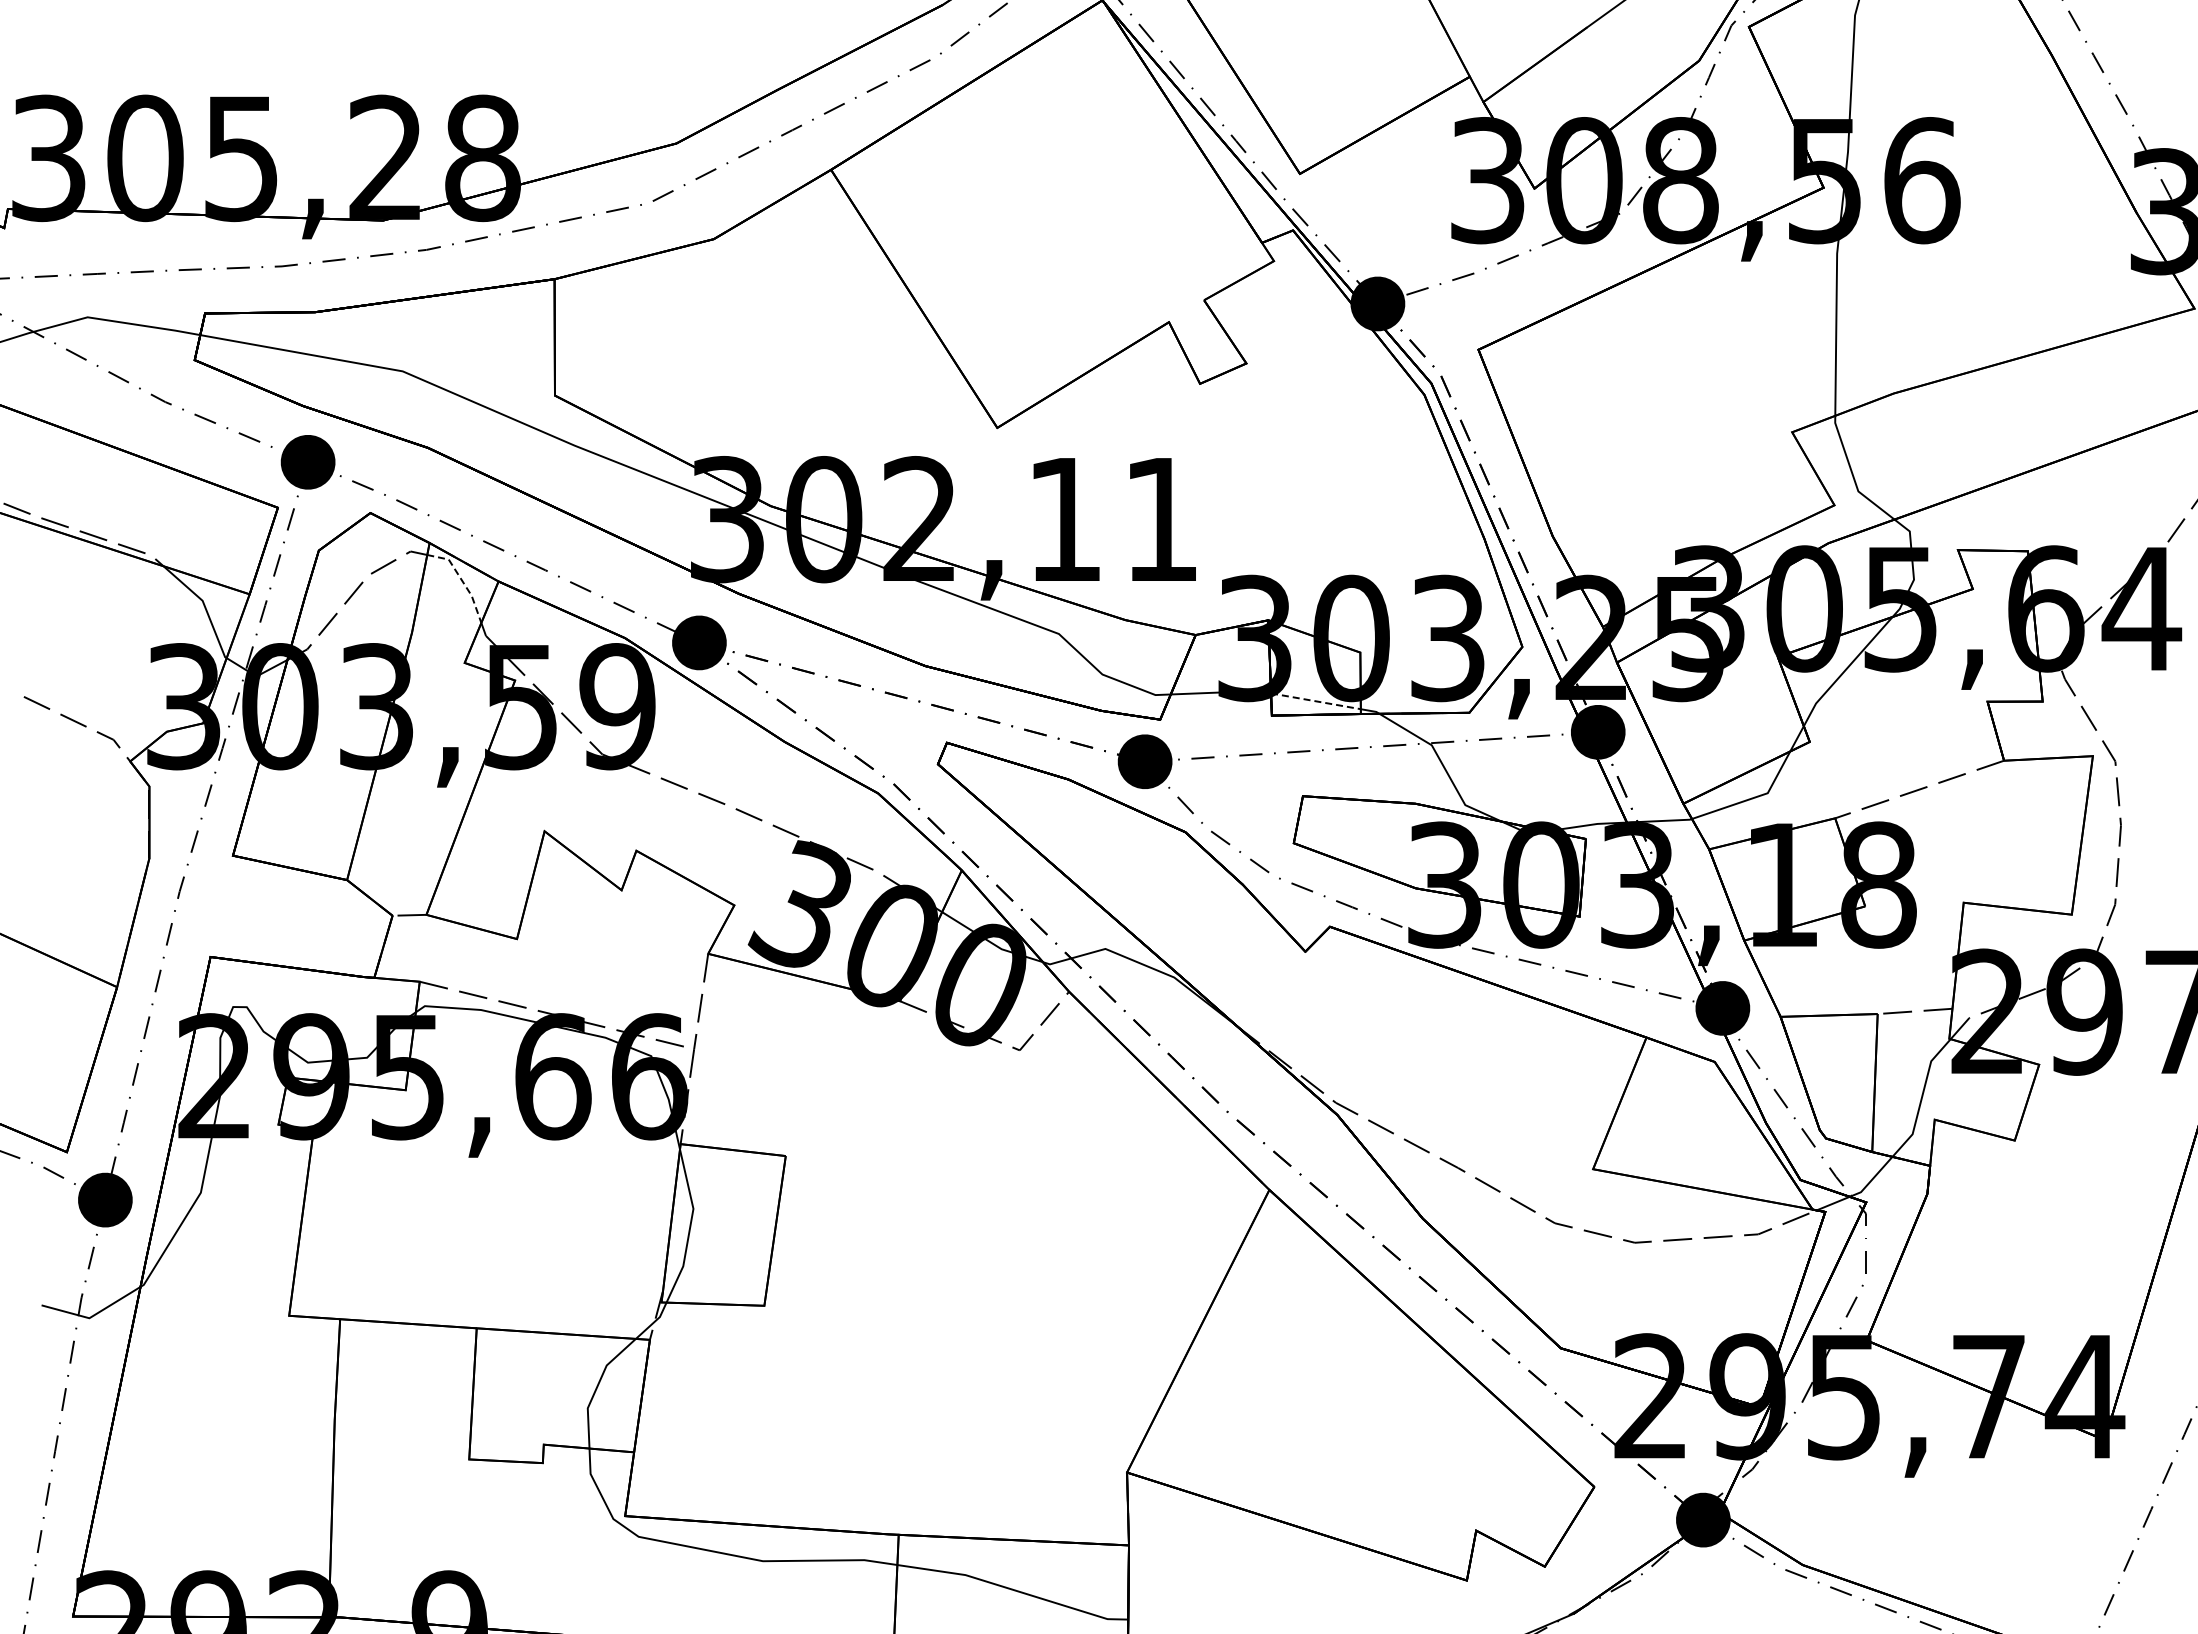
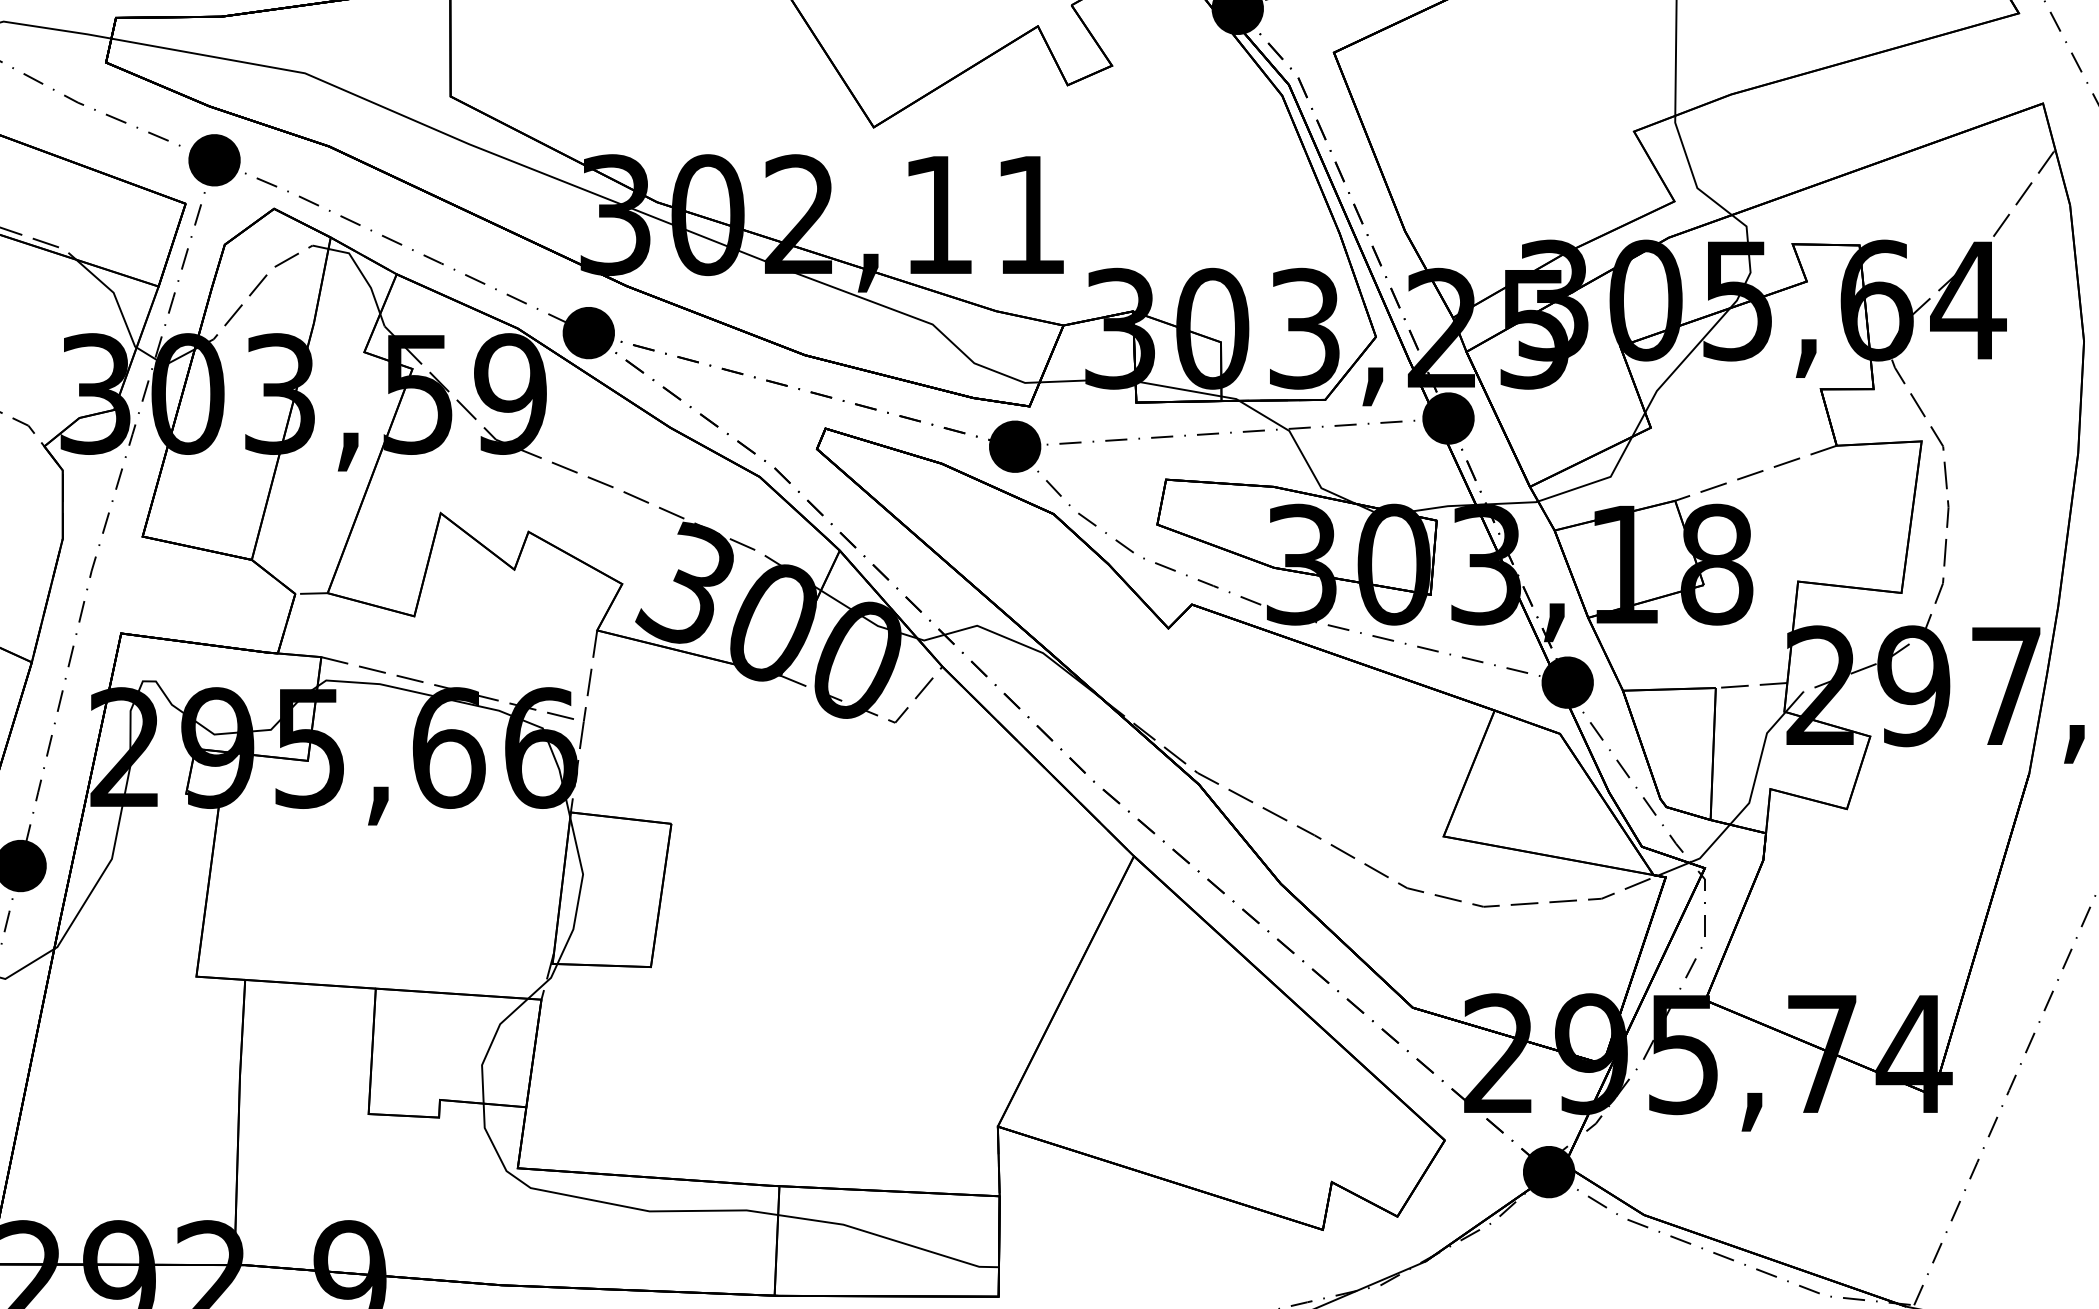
line: (462, 581) -> (362, 274), dashed -> solid
line: (1315, 701) -> (1178, 389), dashed -> solid

